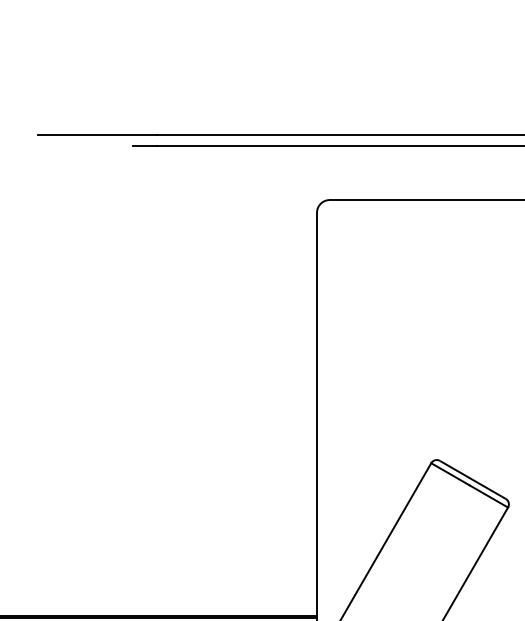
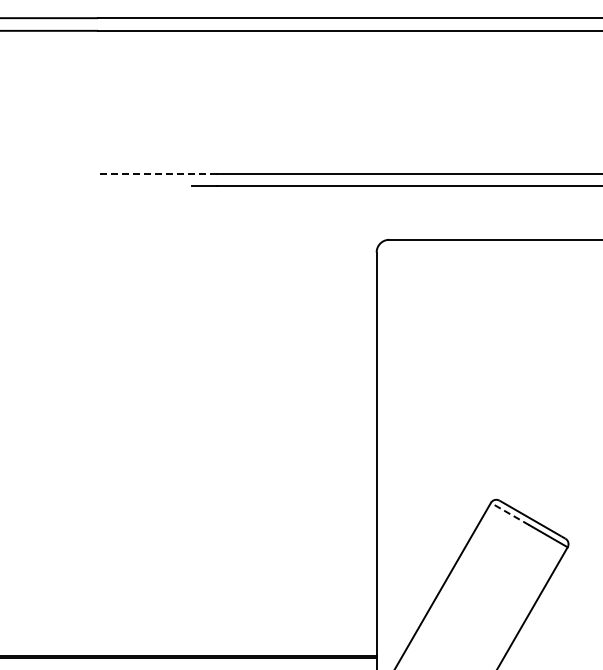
line: (96, 134) -> (156, 174), solid -> dashed
line: (449, 473) -> (509, 513), solid -> dashed

